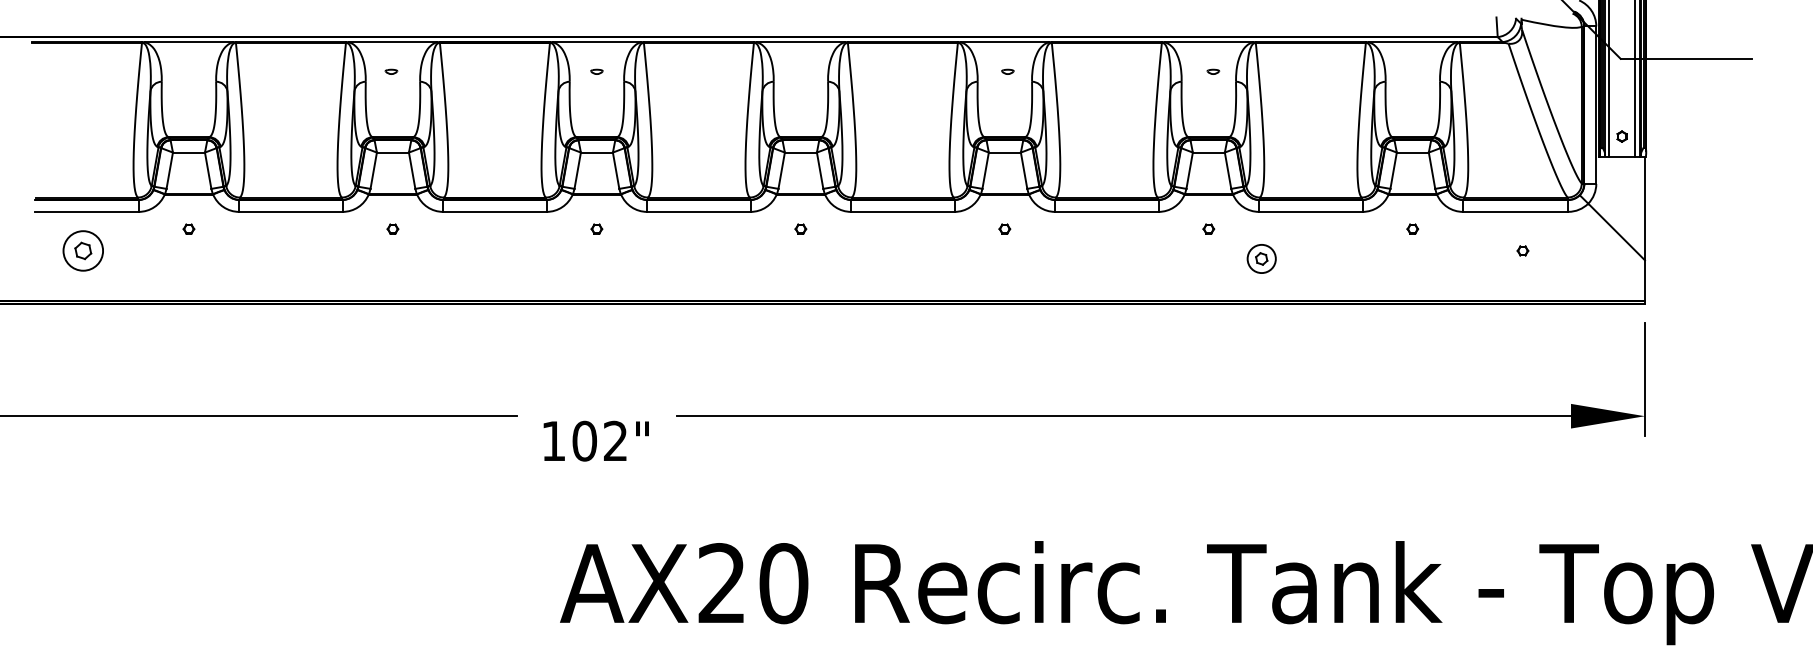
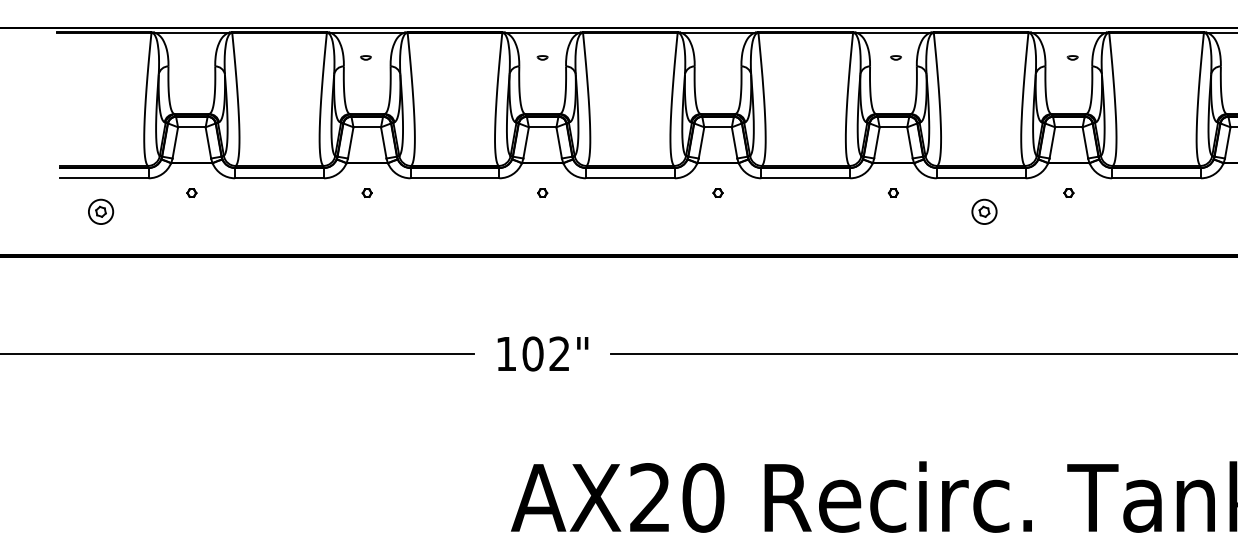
part: (83, 250) -> (101, 211), size x0.71
part: (1261, 258) -> (984, 211), moved
text: (595, 440) -> (542, 353), moved

